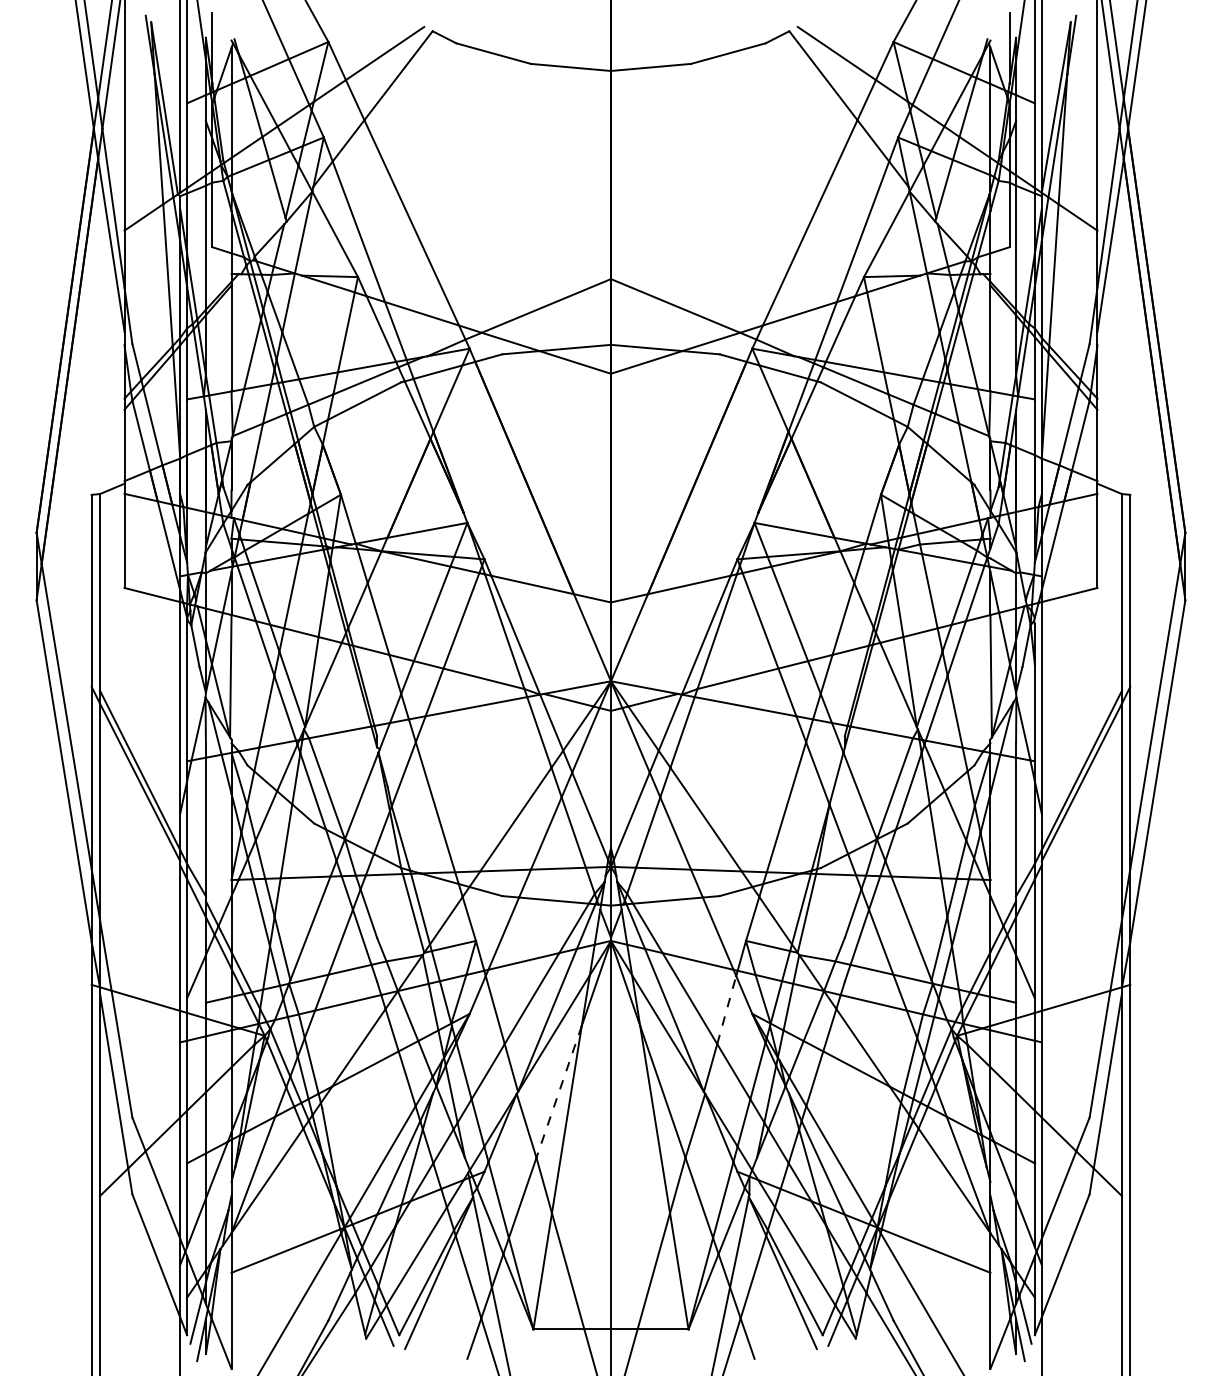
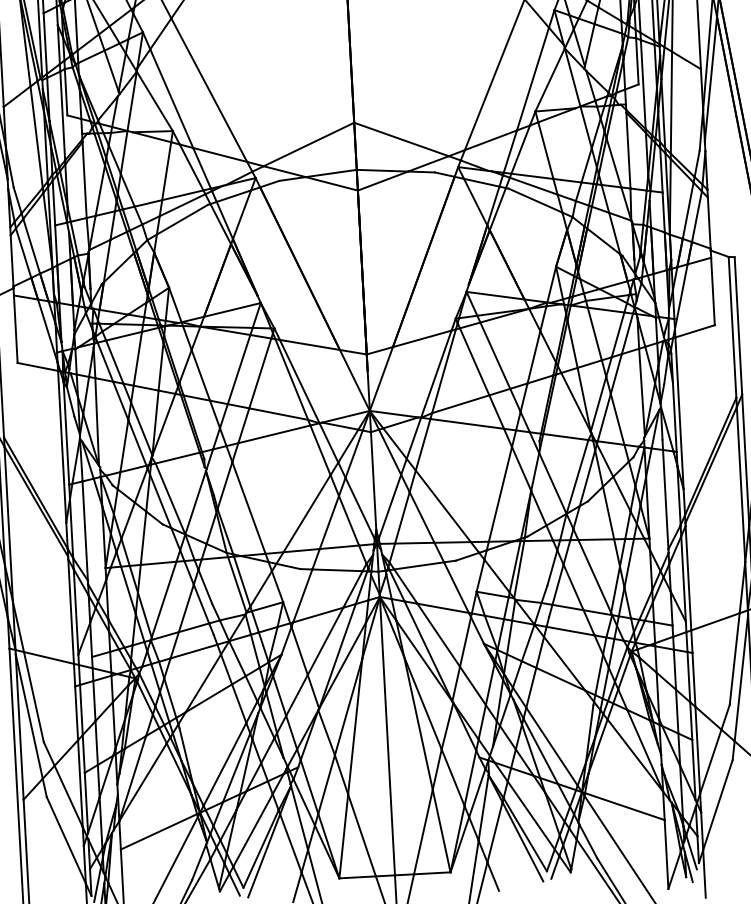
line: (726, 1009) -> (465, 641), dashed -> solid
line: (559, 1091) -> (348, 706), dashed -> solid

